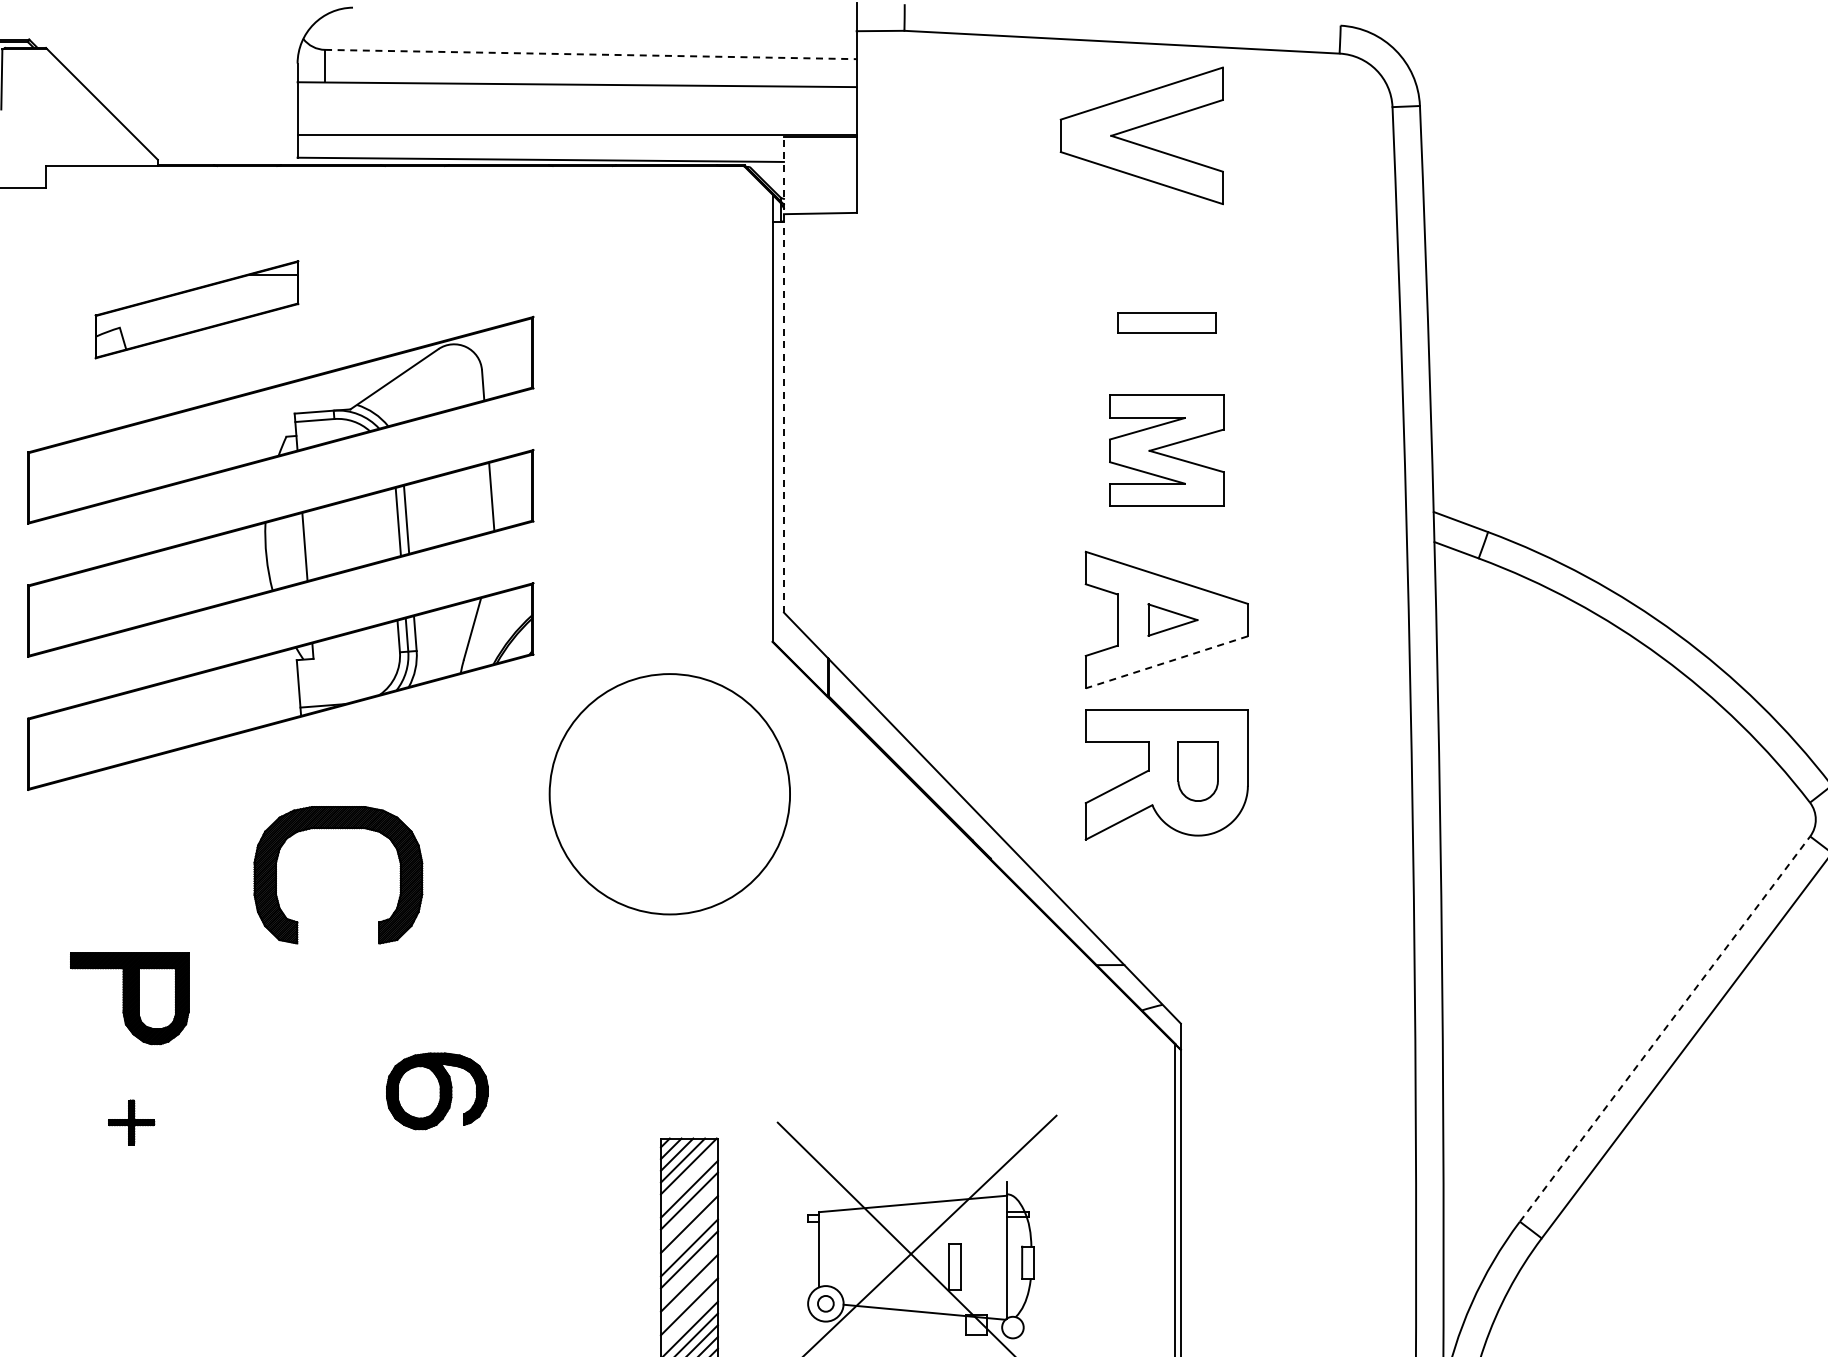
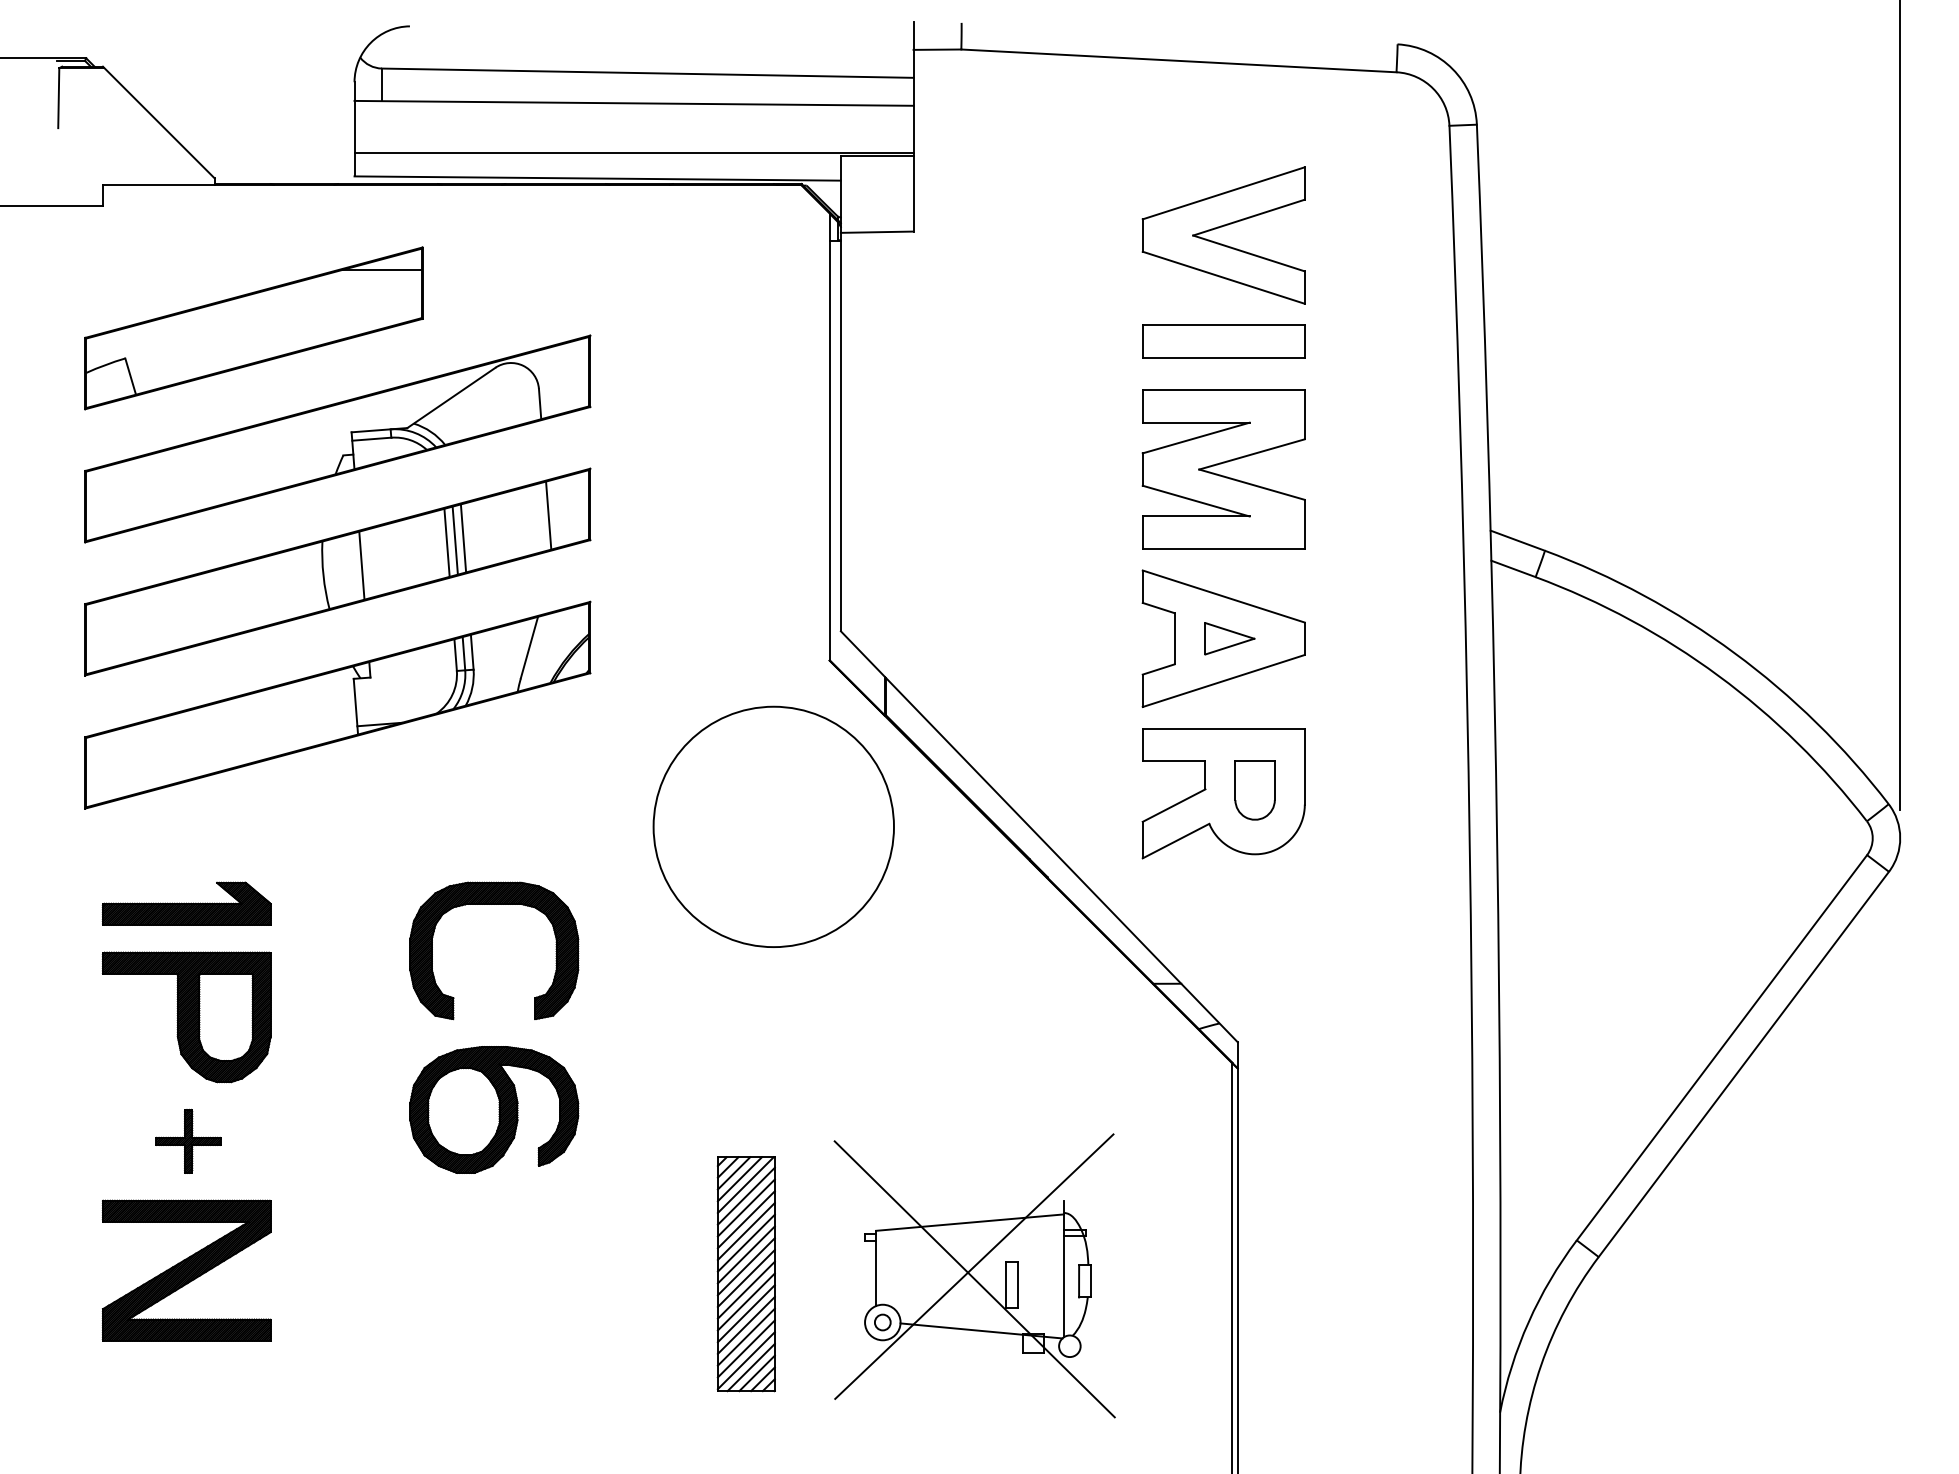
line: (590, 54) -> (647, 73), dashed -> solid
part: (1140, 127) -> (1222, 227), moved
part: (196, 309) -> (253, 328), size x1.67
part: (1166, 322) -> (1223, 341), size x1.67
line: (783, 374) -> (840, 393), dashed -> solid
part: (1166, 450) -> (1223, 469), size x1.43
line: (389, 523) -> (446, 542), added
line: (1166, 662) -> (1223, 681), dashed -> solid
circle: (669, 793) -> (773, 826), moved
part: (338, 828) -> (494, 904), moved
part: (129, 884) -> (186, 903), added
part: (129, 998) -> (186, 1017), size x1.43
line: (1665, 1028) -> (1722, 1047), dashed -> solid
part: (437, 1090) -> (494, 1109), size x1.67
part: (131, 1121) -> (188, 1140), size x1.43
line: (688, 1176) -> (745, 1195), added
line: (688, 1212) -> (745, 1231), added
line: (688, 1235) -> (745, 1254), added
part: (129, 1251) -> (186, 1270), added
line: (688, 1270) -> (745, 1289), added
line: (688, 1294) -> (745, 1313), added
line: (688, 1317) -> (745, 1336), added

